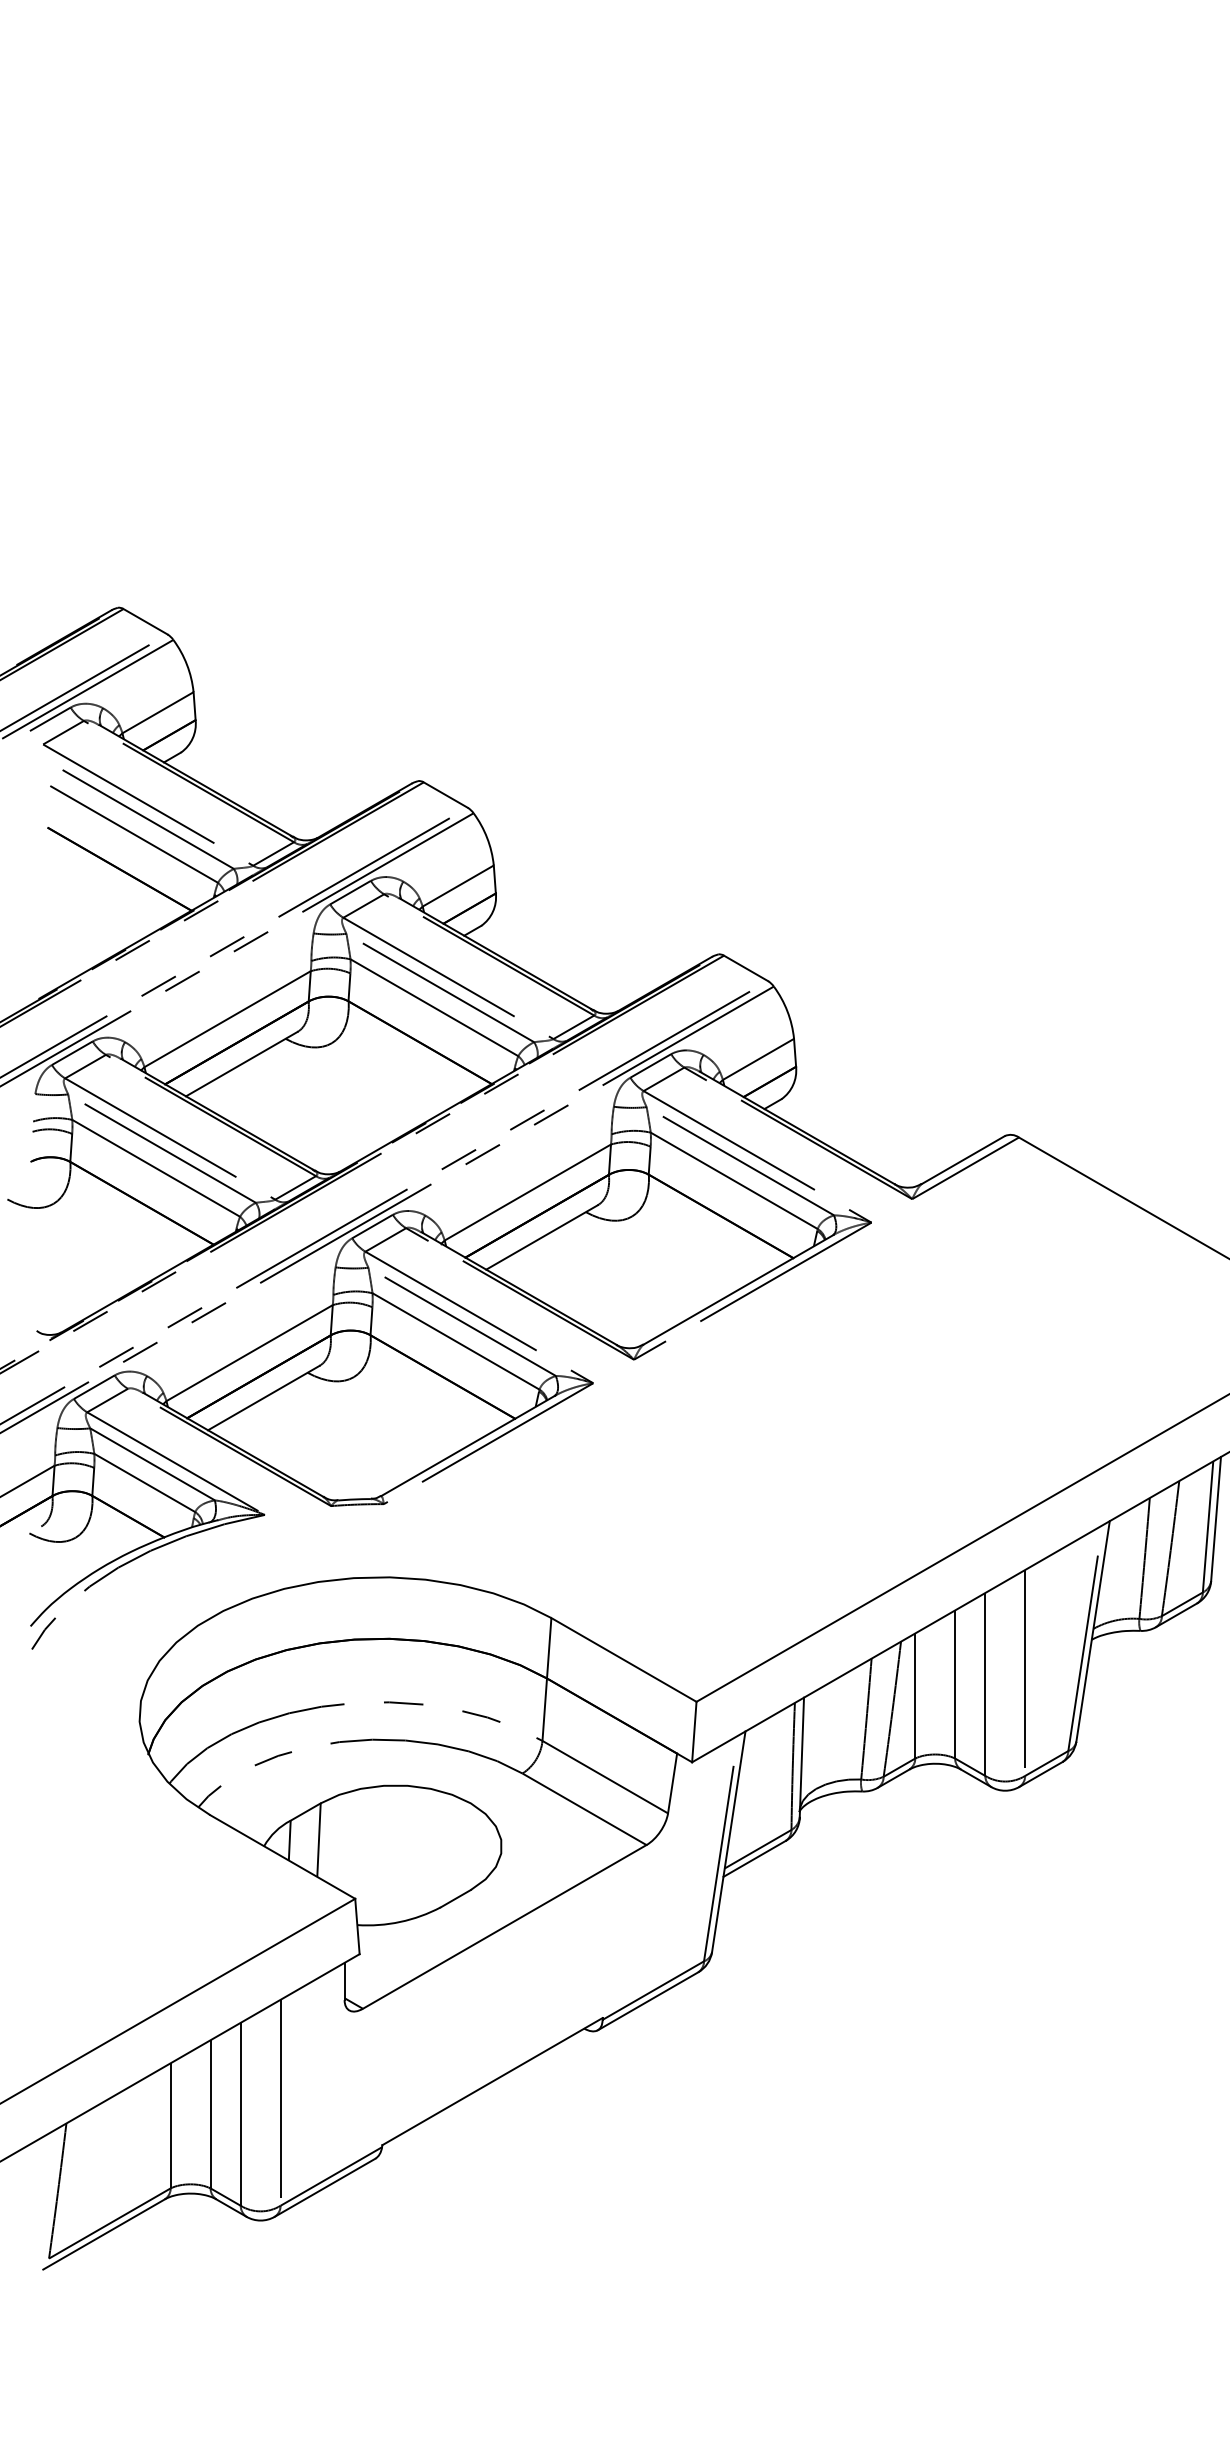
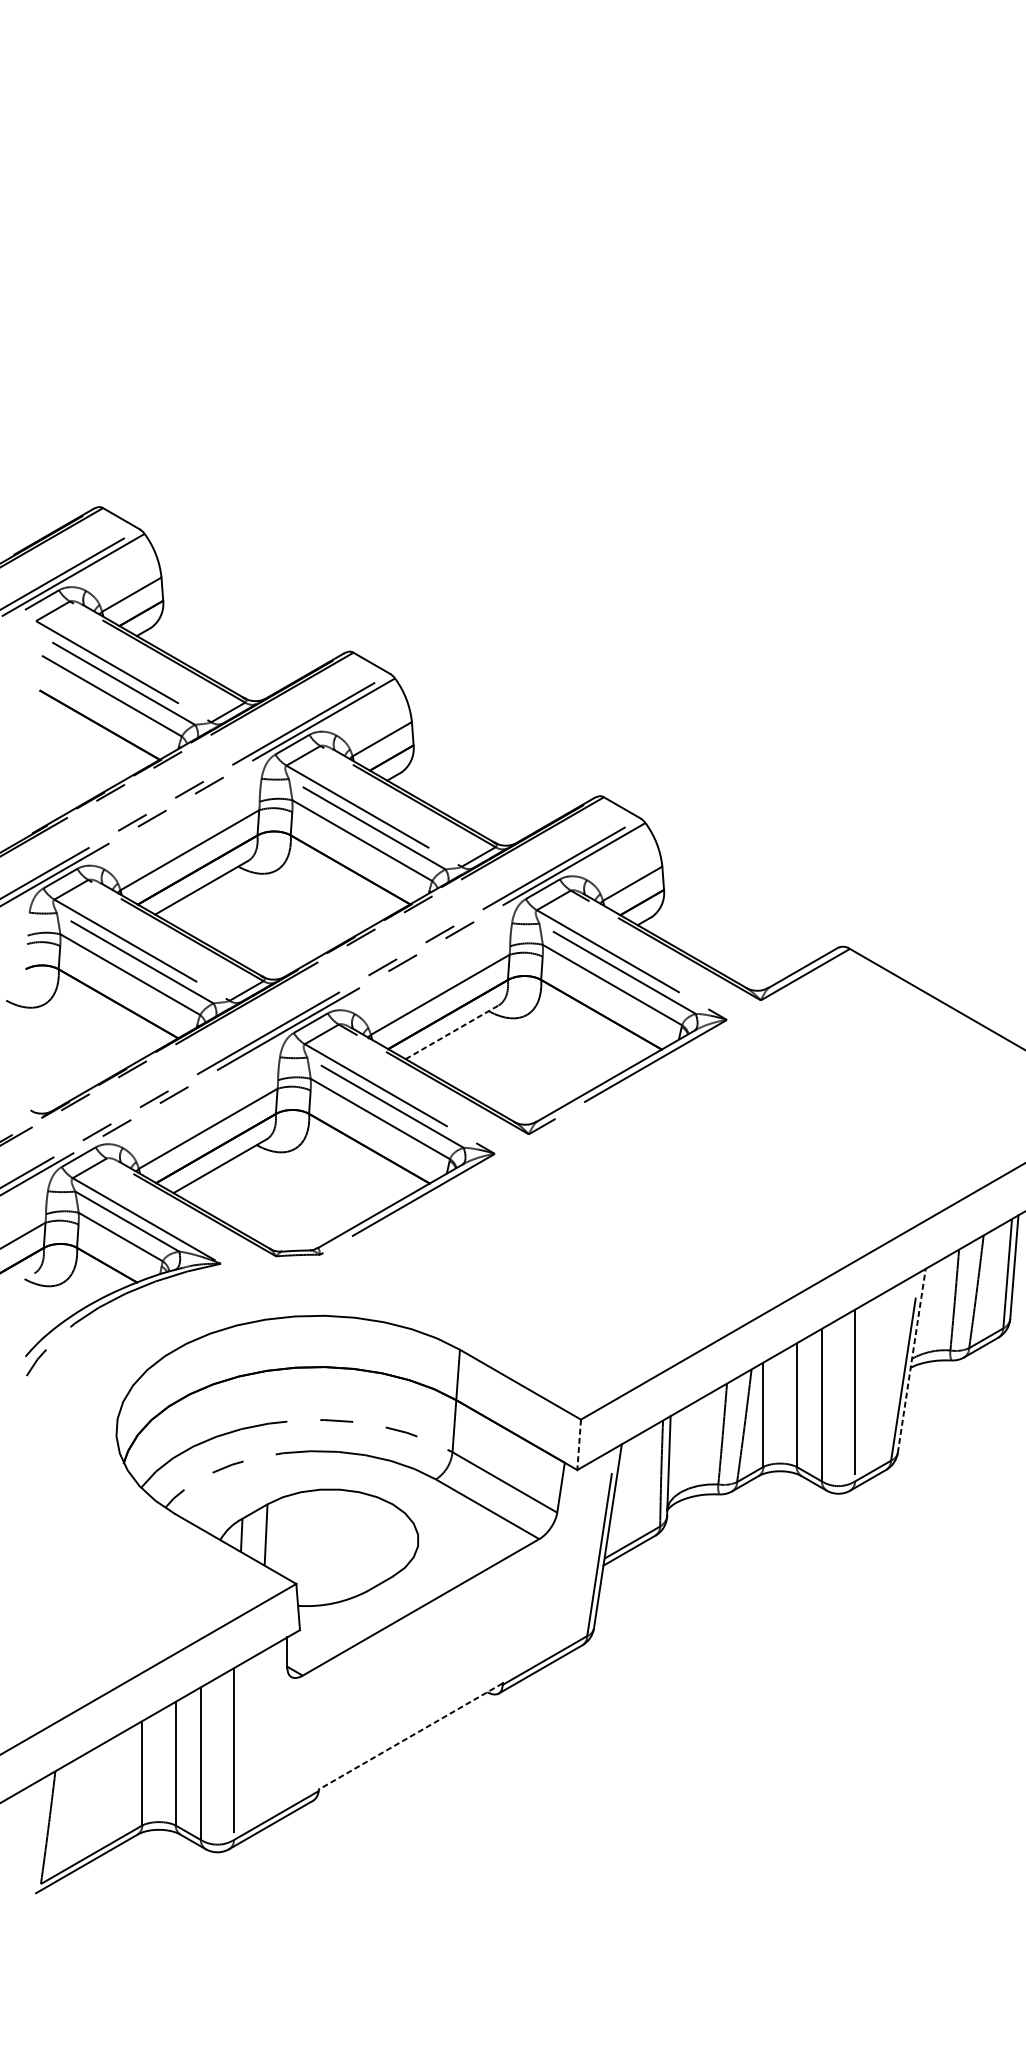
line: (542, 1237) -> (452, 1032), solid -> dashed
line: (1093, 1631) -> (912, 1360), solid -> dashed
line: (694, 1732) -> (579, 1445), solid -> dashed
line: (492, 2081) -> (410, 1736), solid -> dashed

